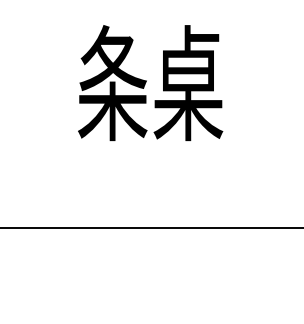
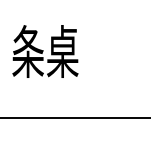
text: (150, 83) -> (45, 51), moved

